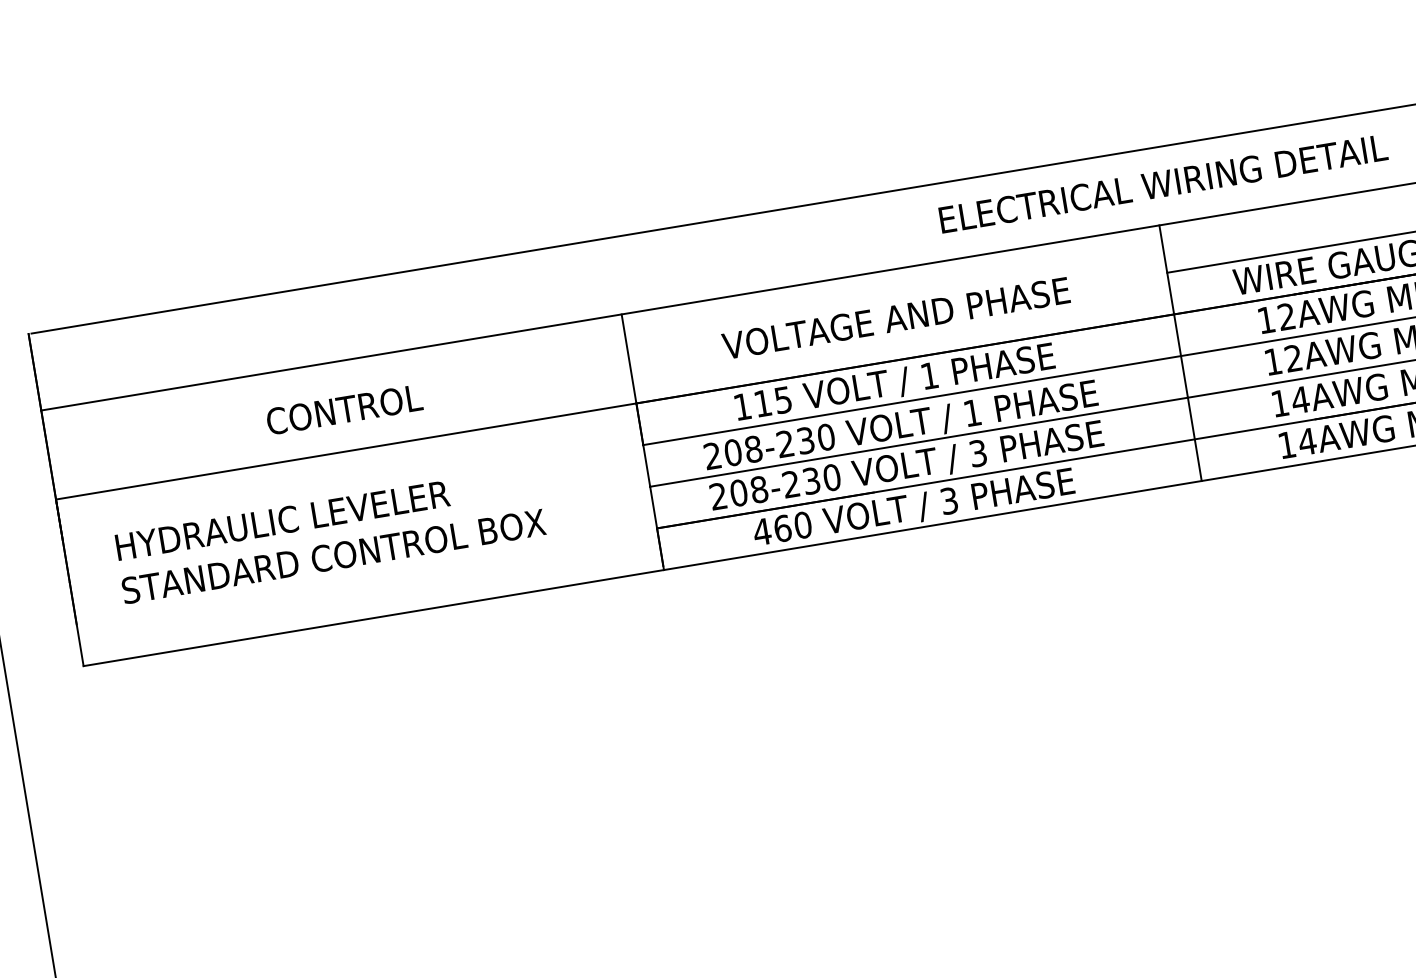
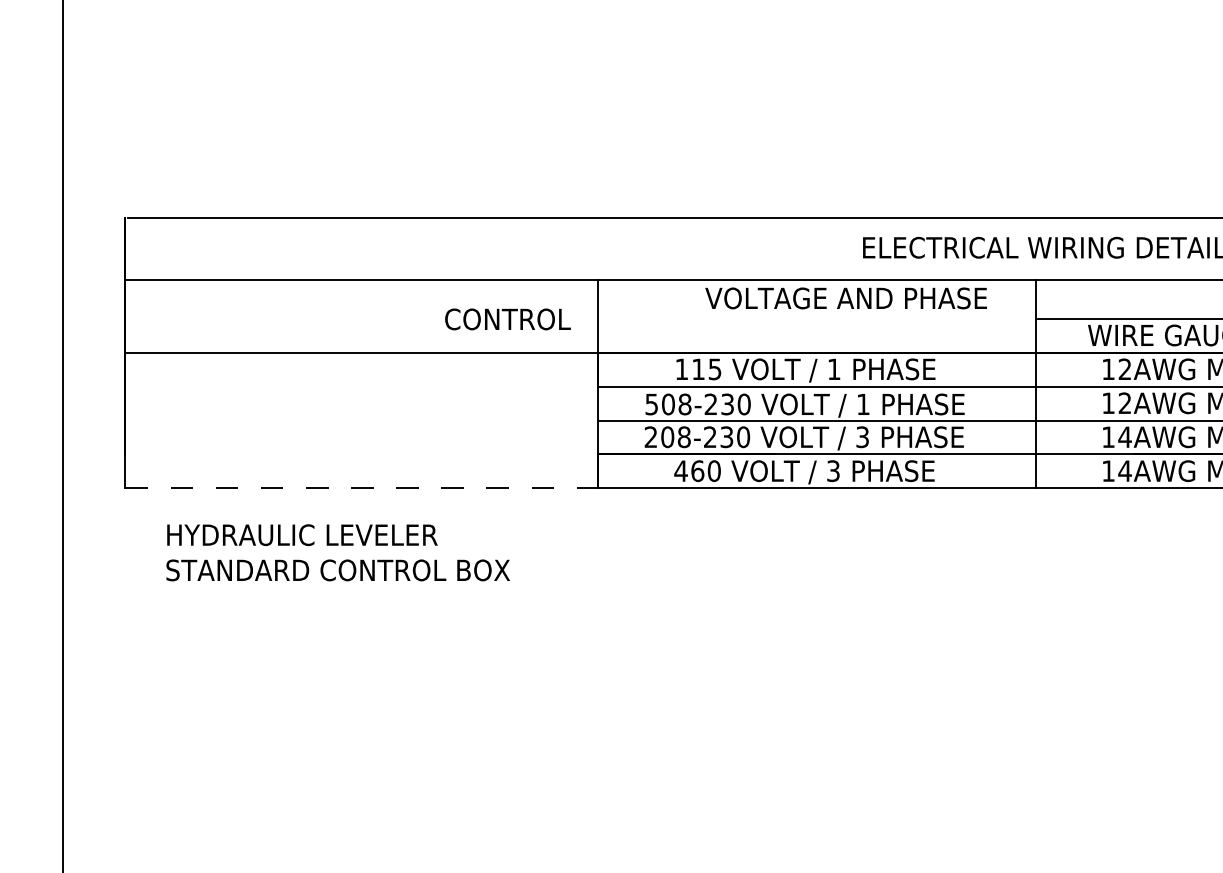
text: (895, 318) -> (845, 298), moved
text: (343, 409) -> (507, 319), moved
text: (712, 456) -> (651, 404), 208-230 -> 508-230
text: (329, 534) -> (337, 552), moved
line: (374, 618) -> (362, 488), solid -> dashed

